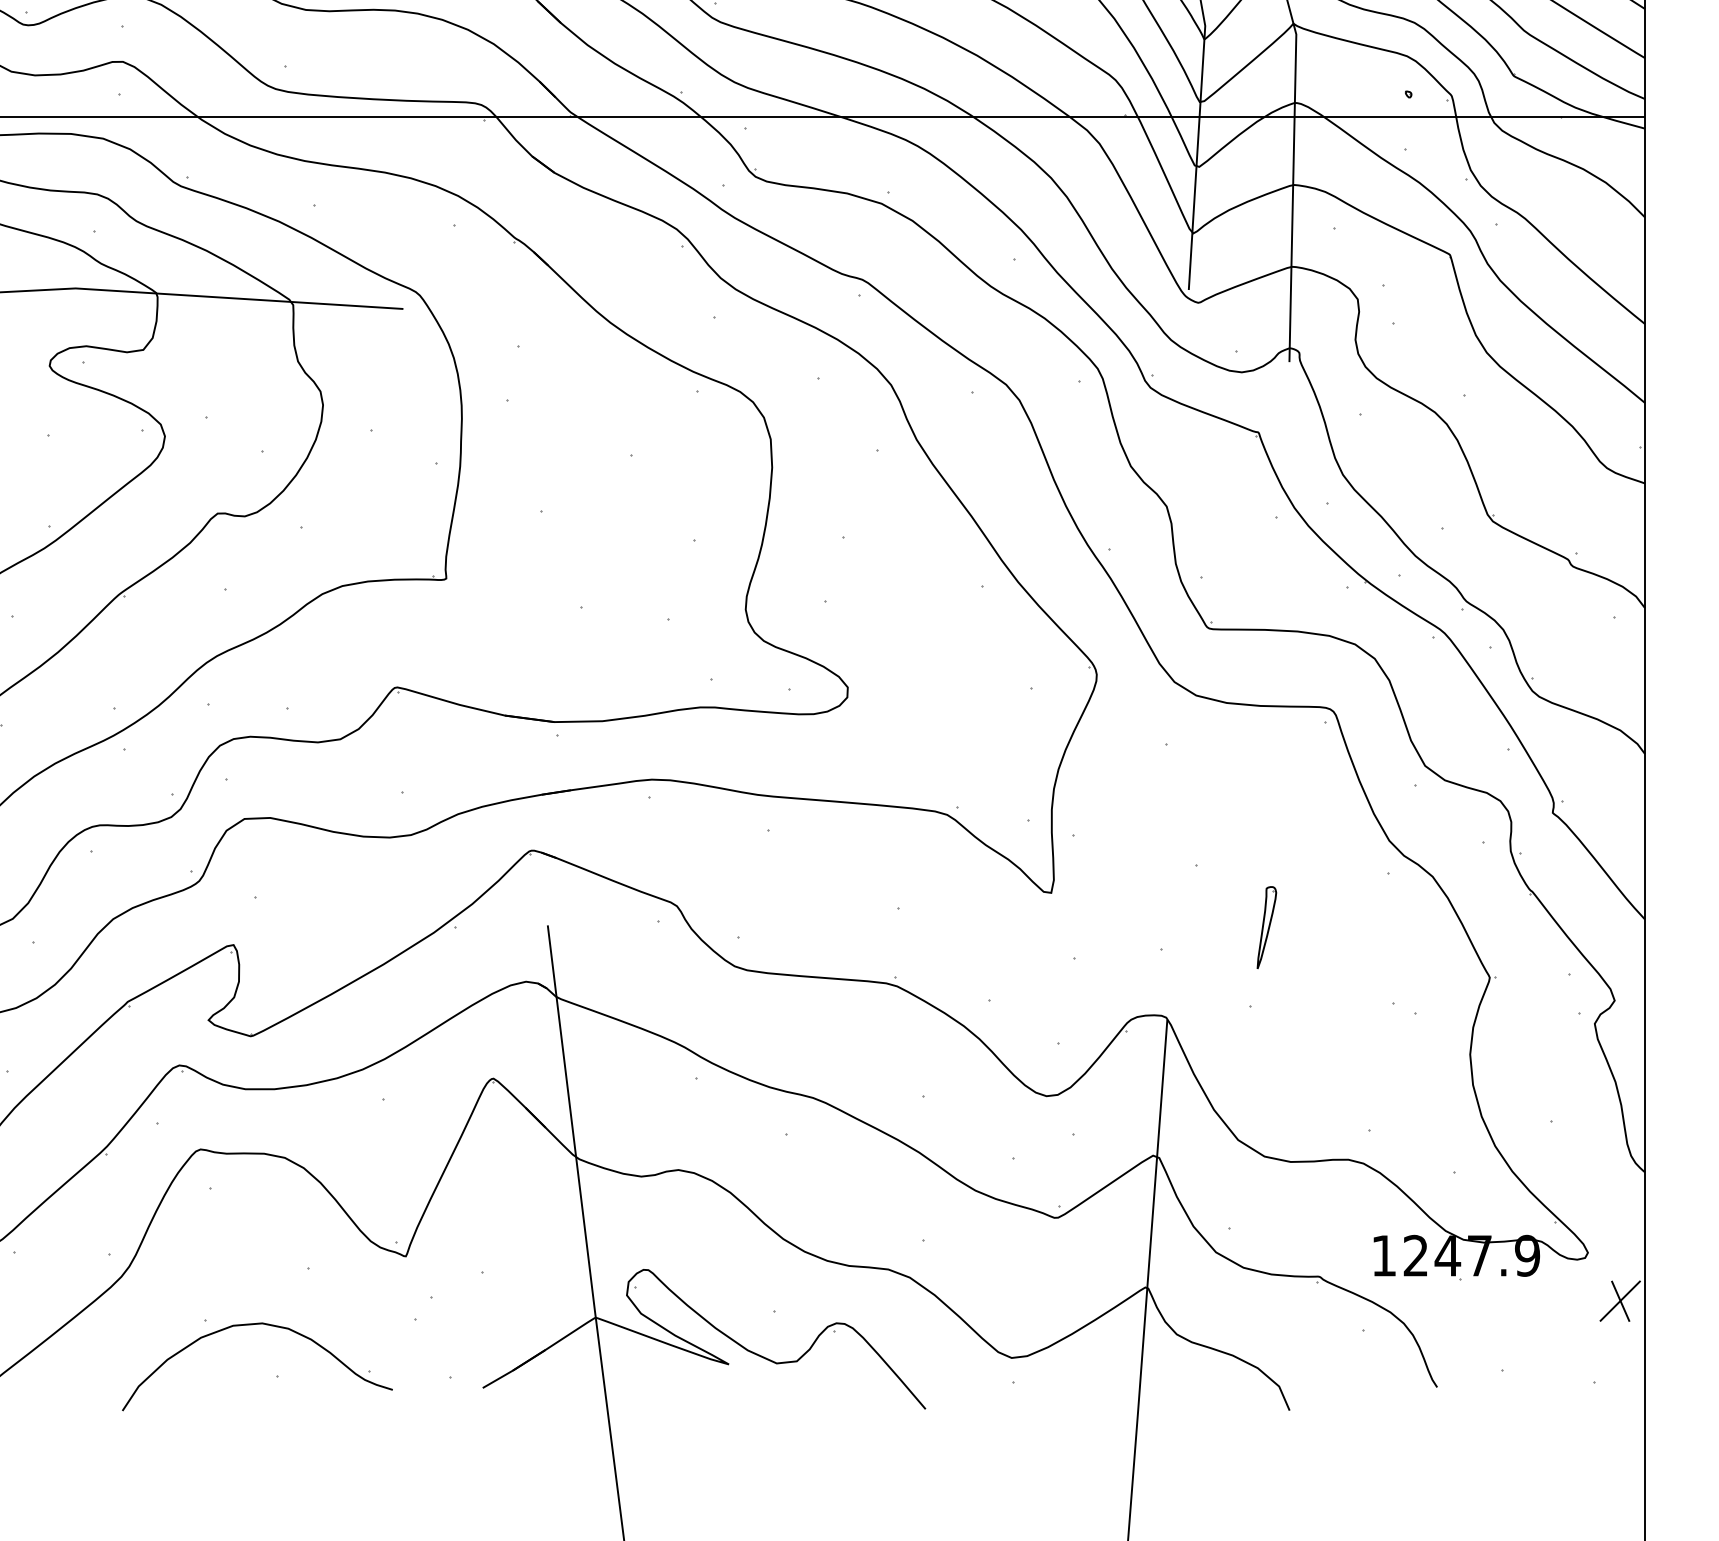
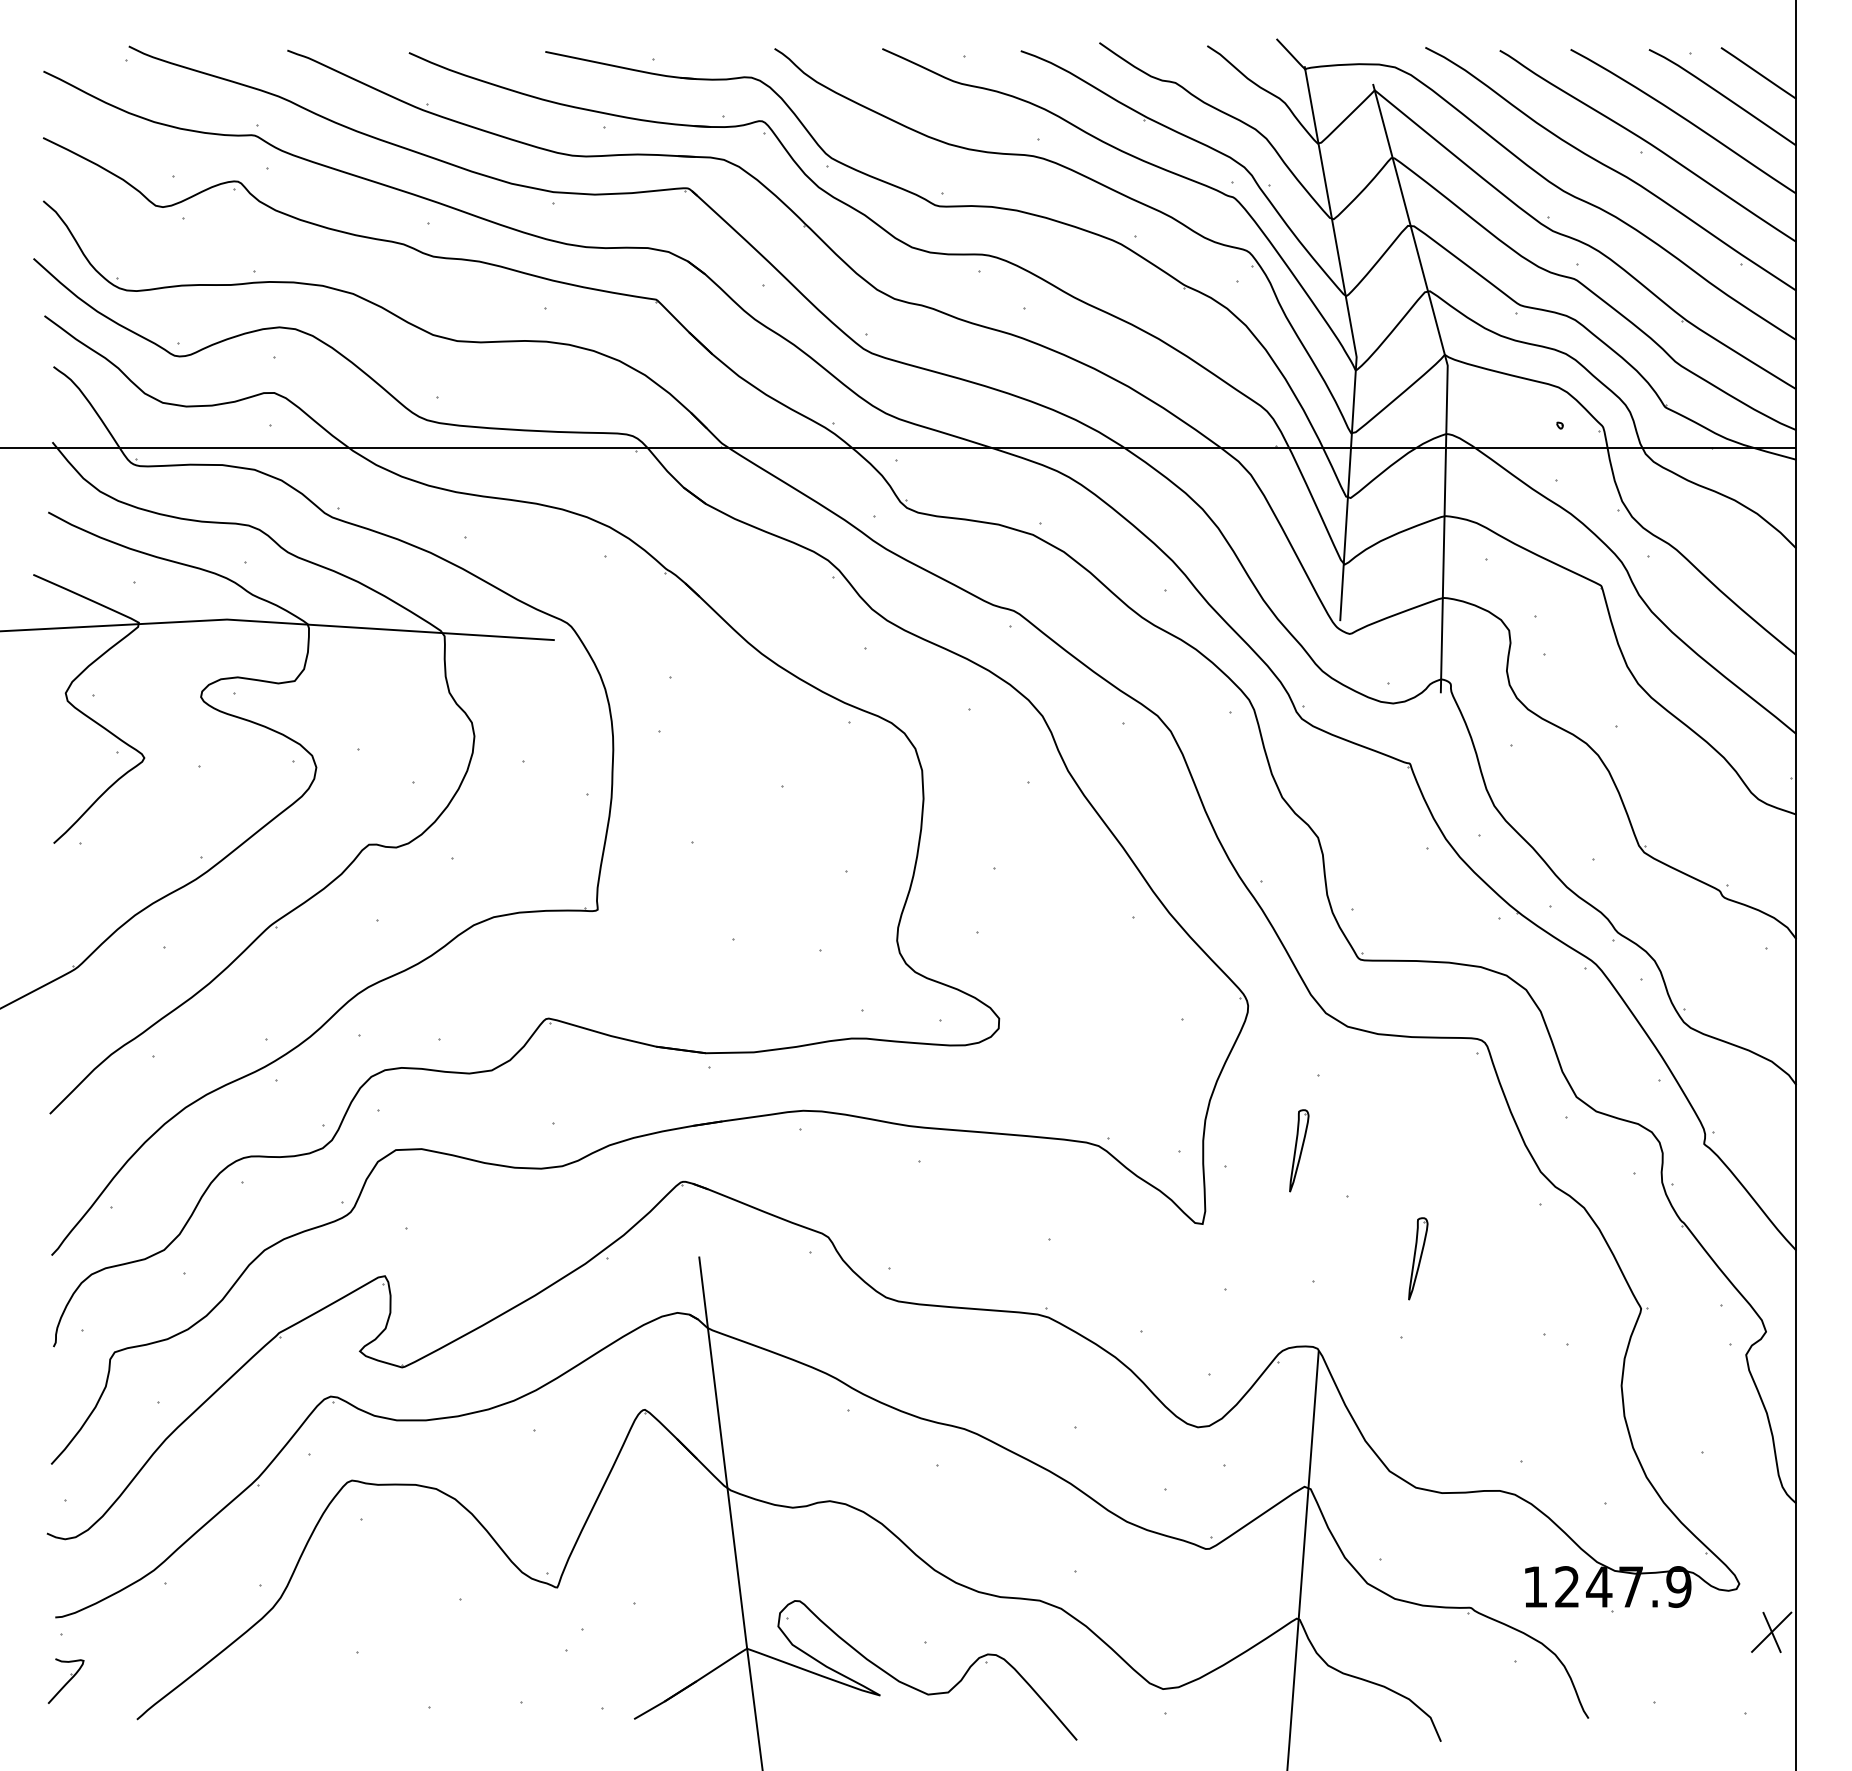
part: (1148, 819) -> (1299, 1150), added
curve: (254, 1325) -> (405, 1656), removed

